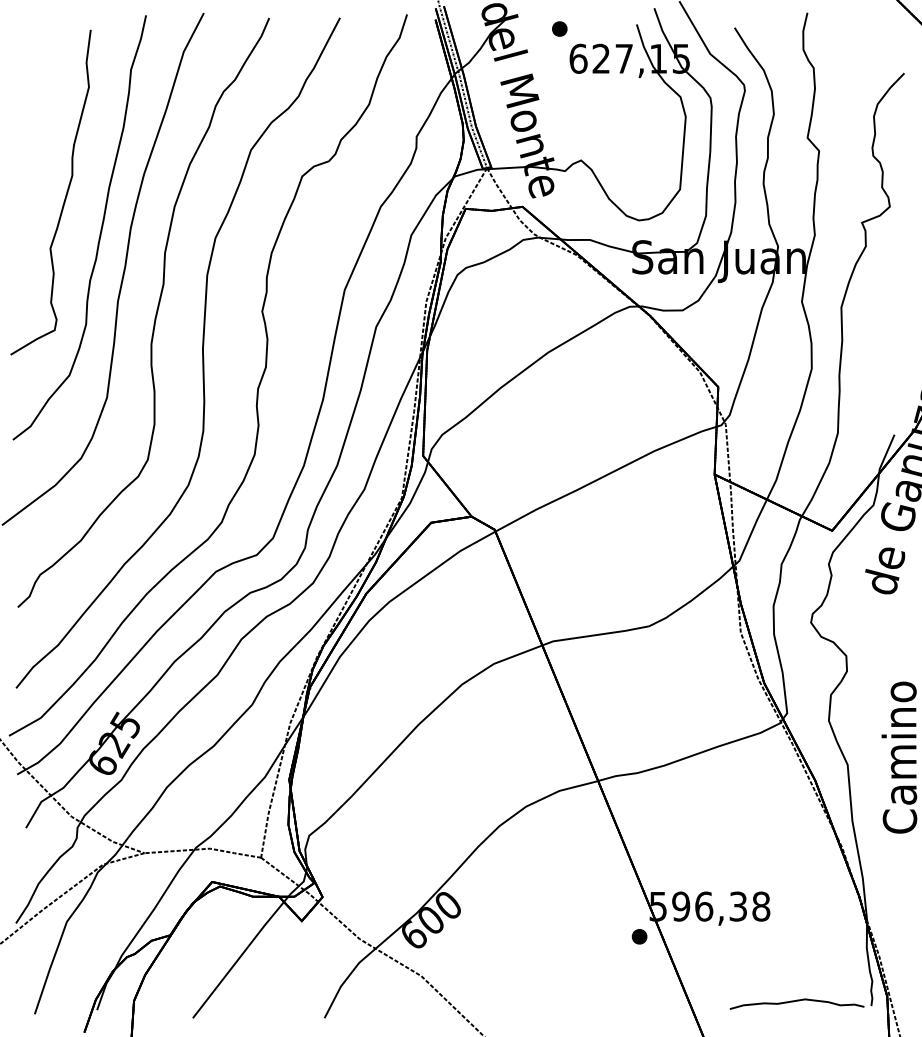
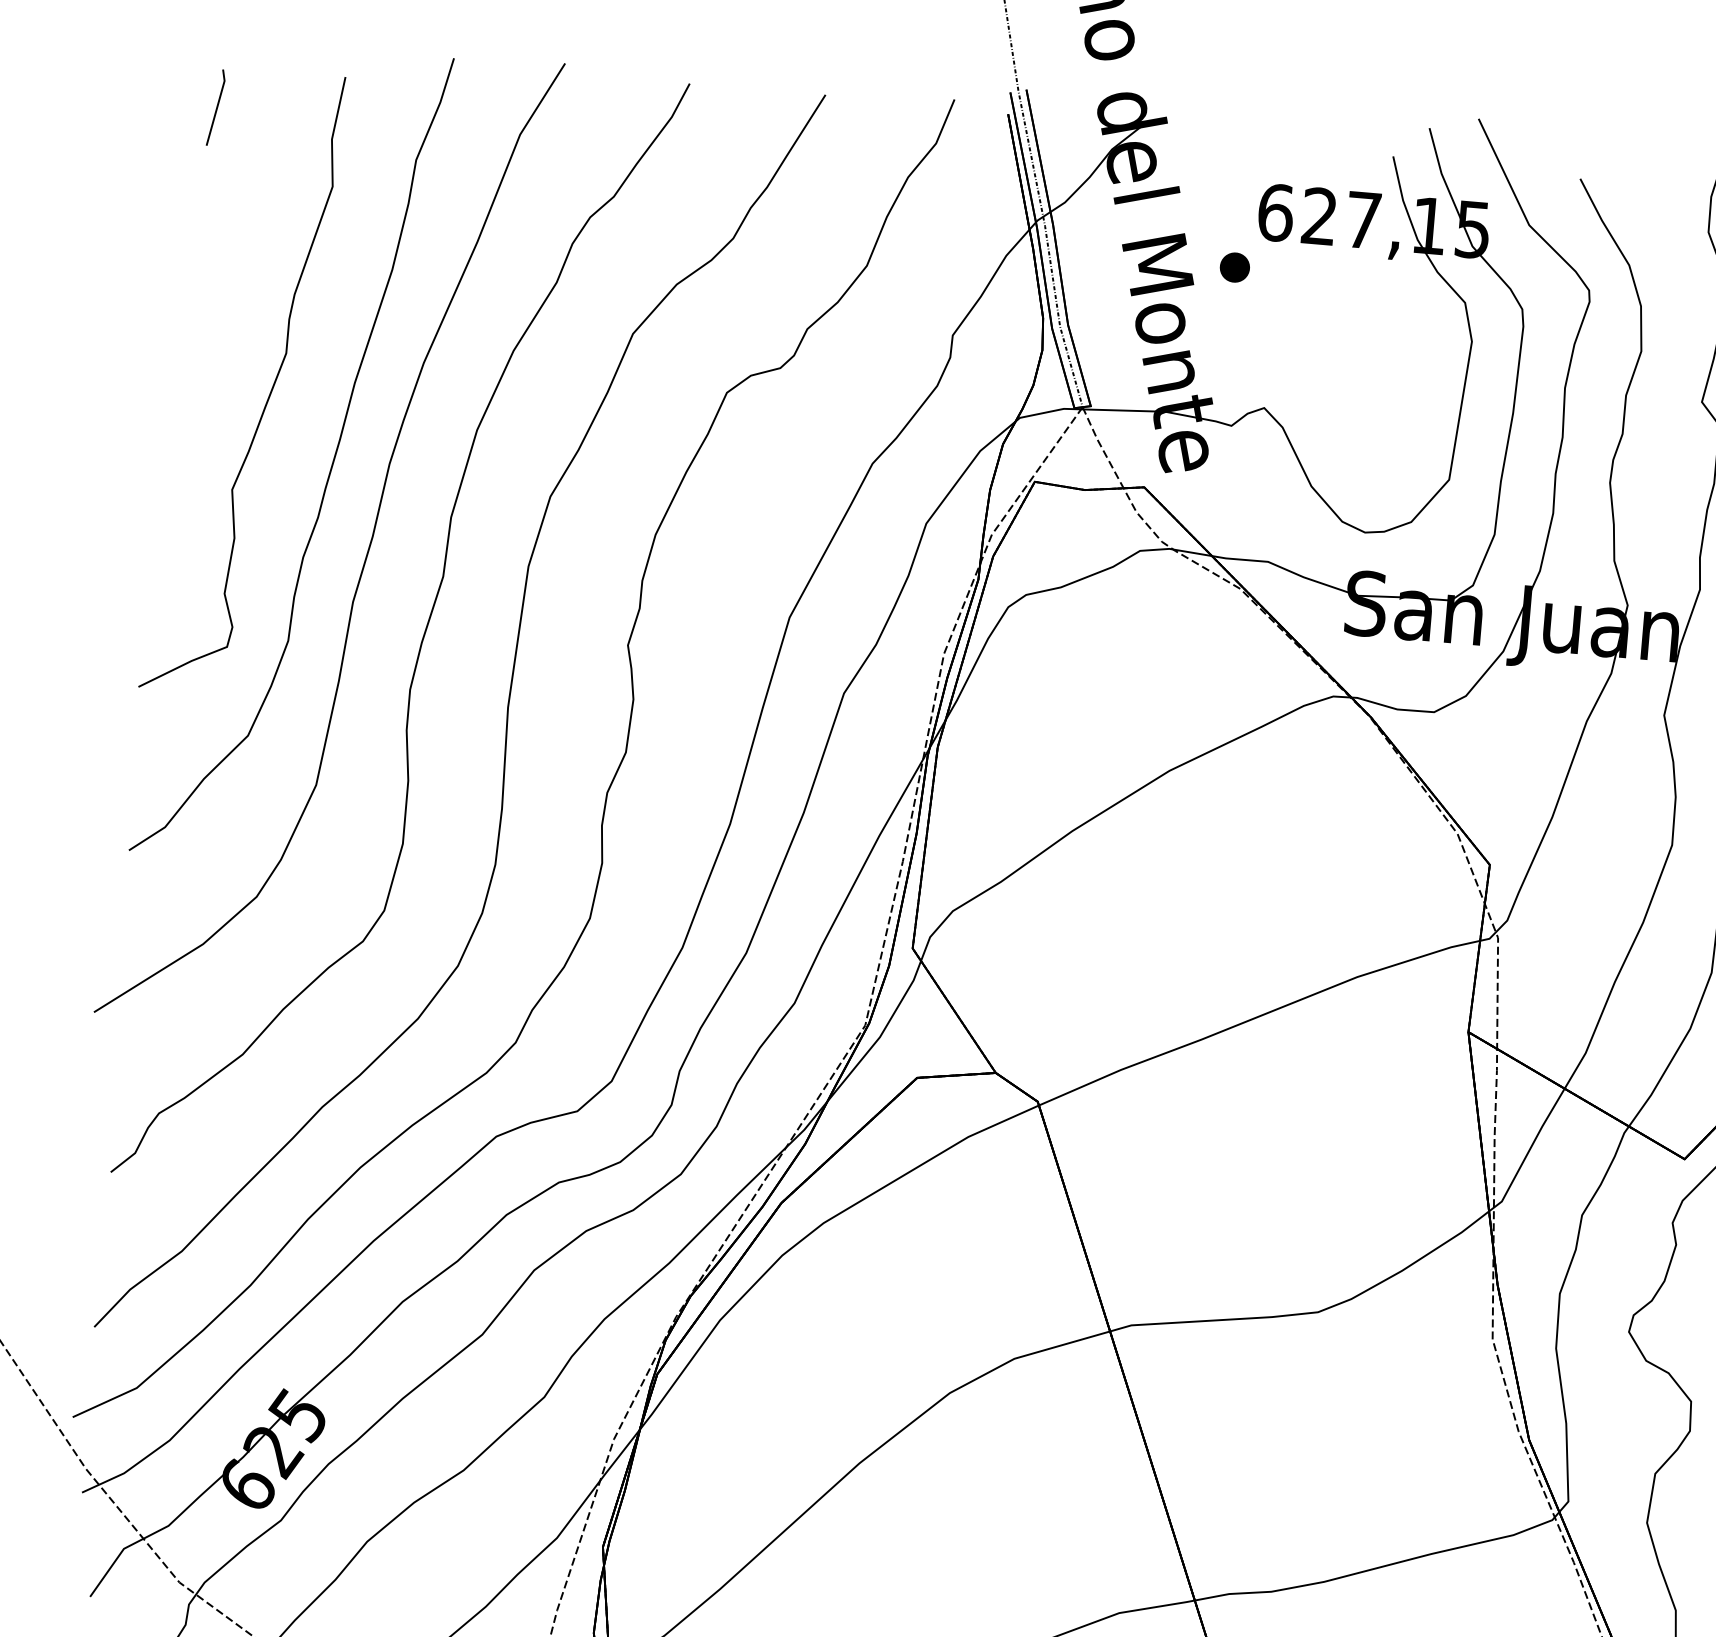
part: (559, 28) -> (1234, 266), moved
line: (25, 51) -> (216, 107), added

